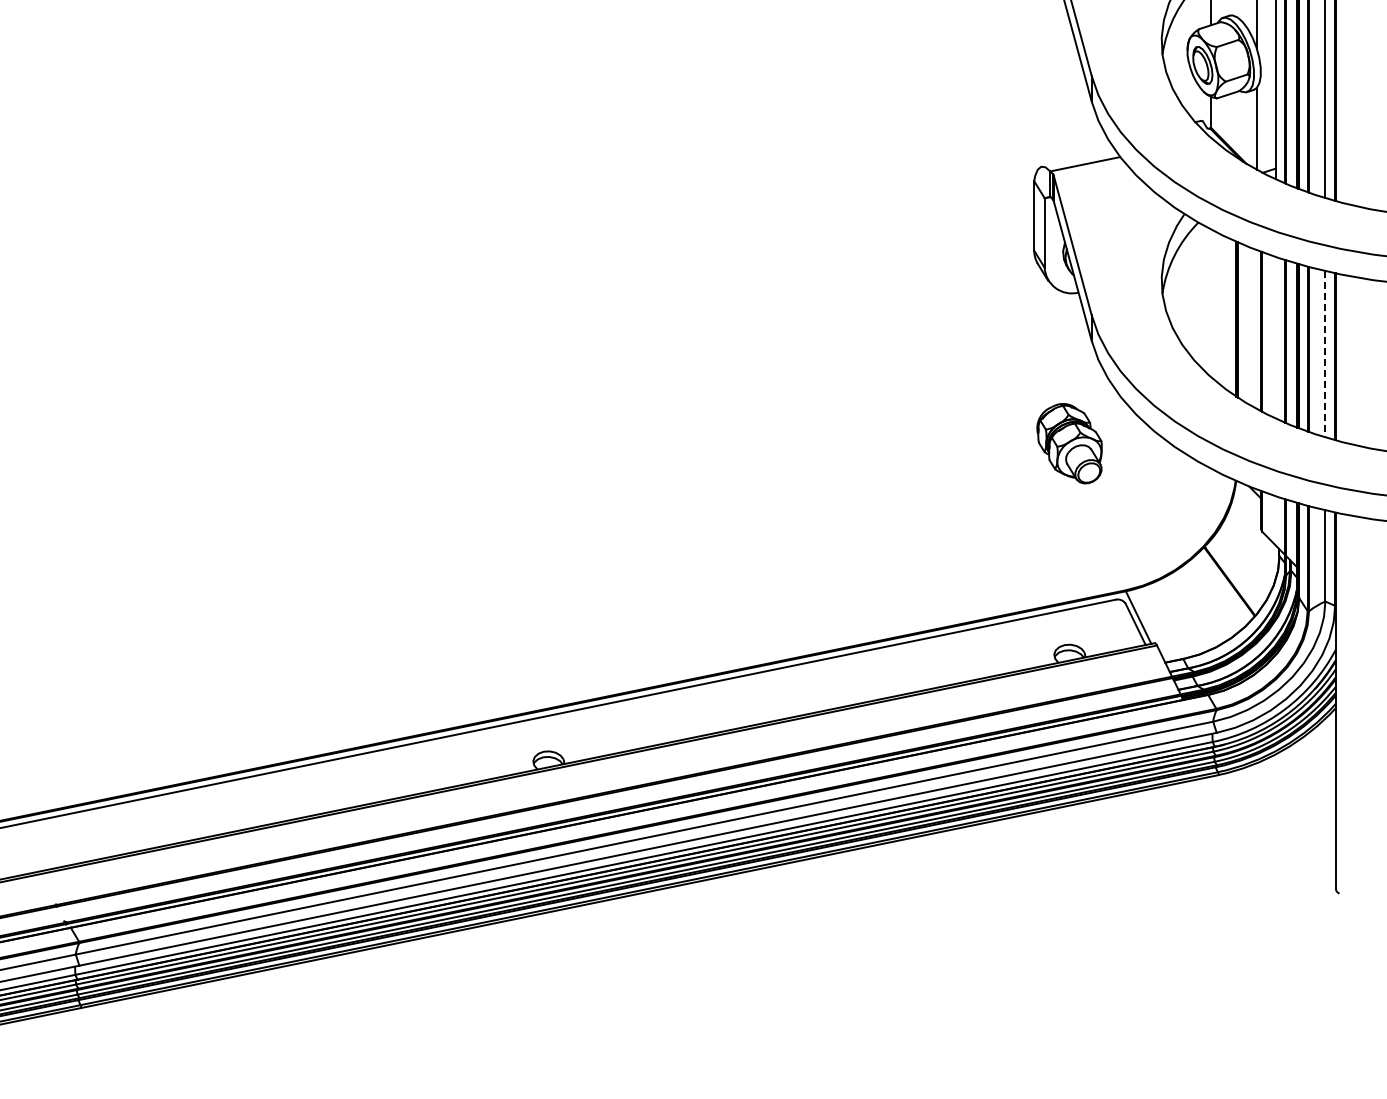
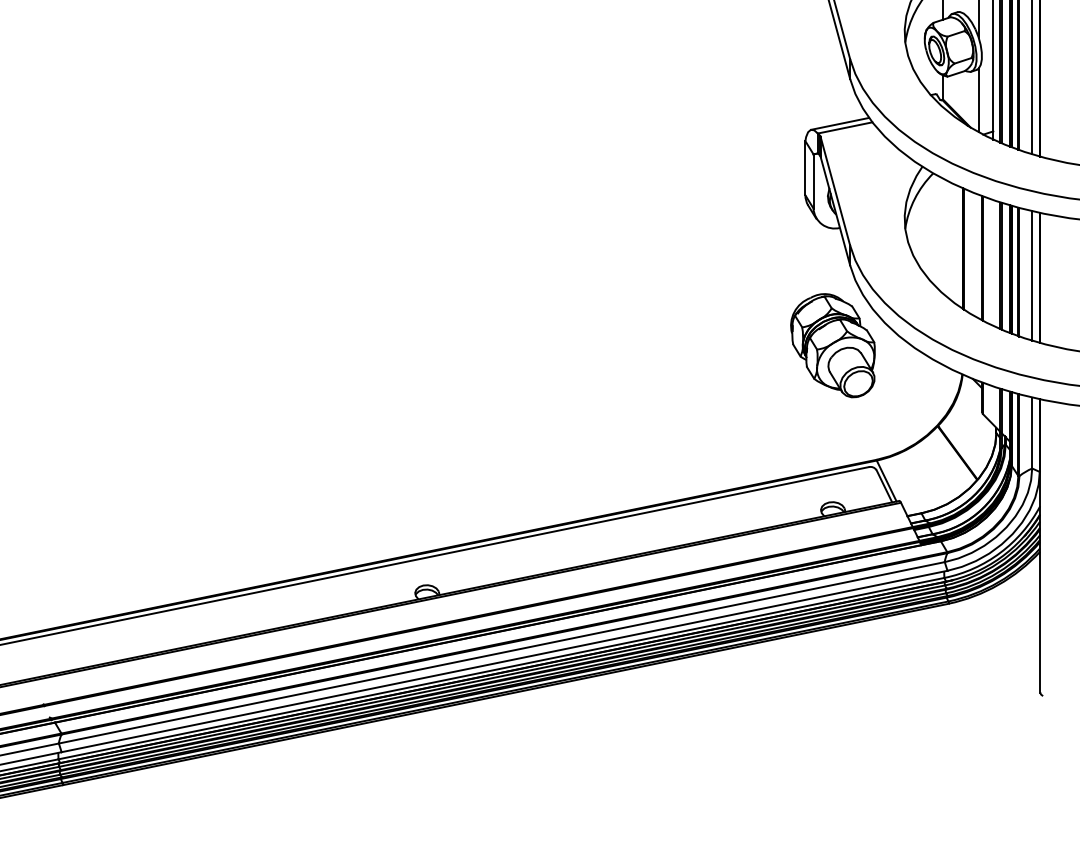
line: (1078, 158) -> (839, 123), added
line: (1325, 354) -> (1032, 276), dashed -> solid
part: (1069, 443) -> (832, 345), size x1.67

